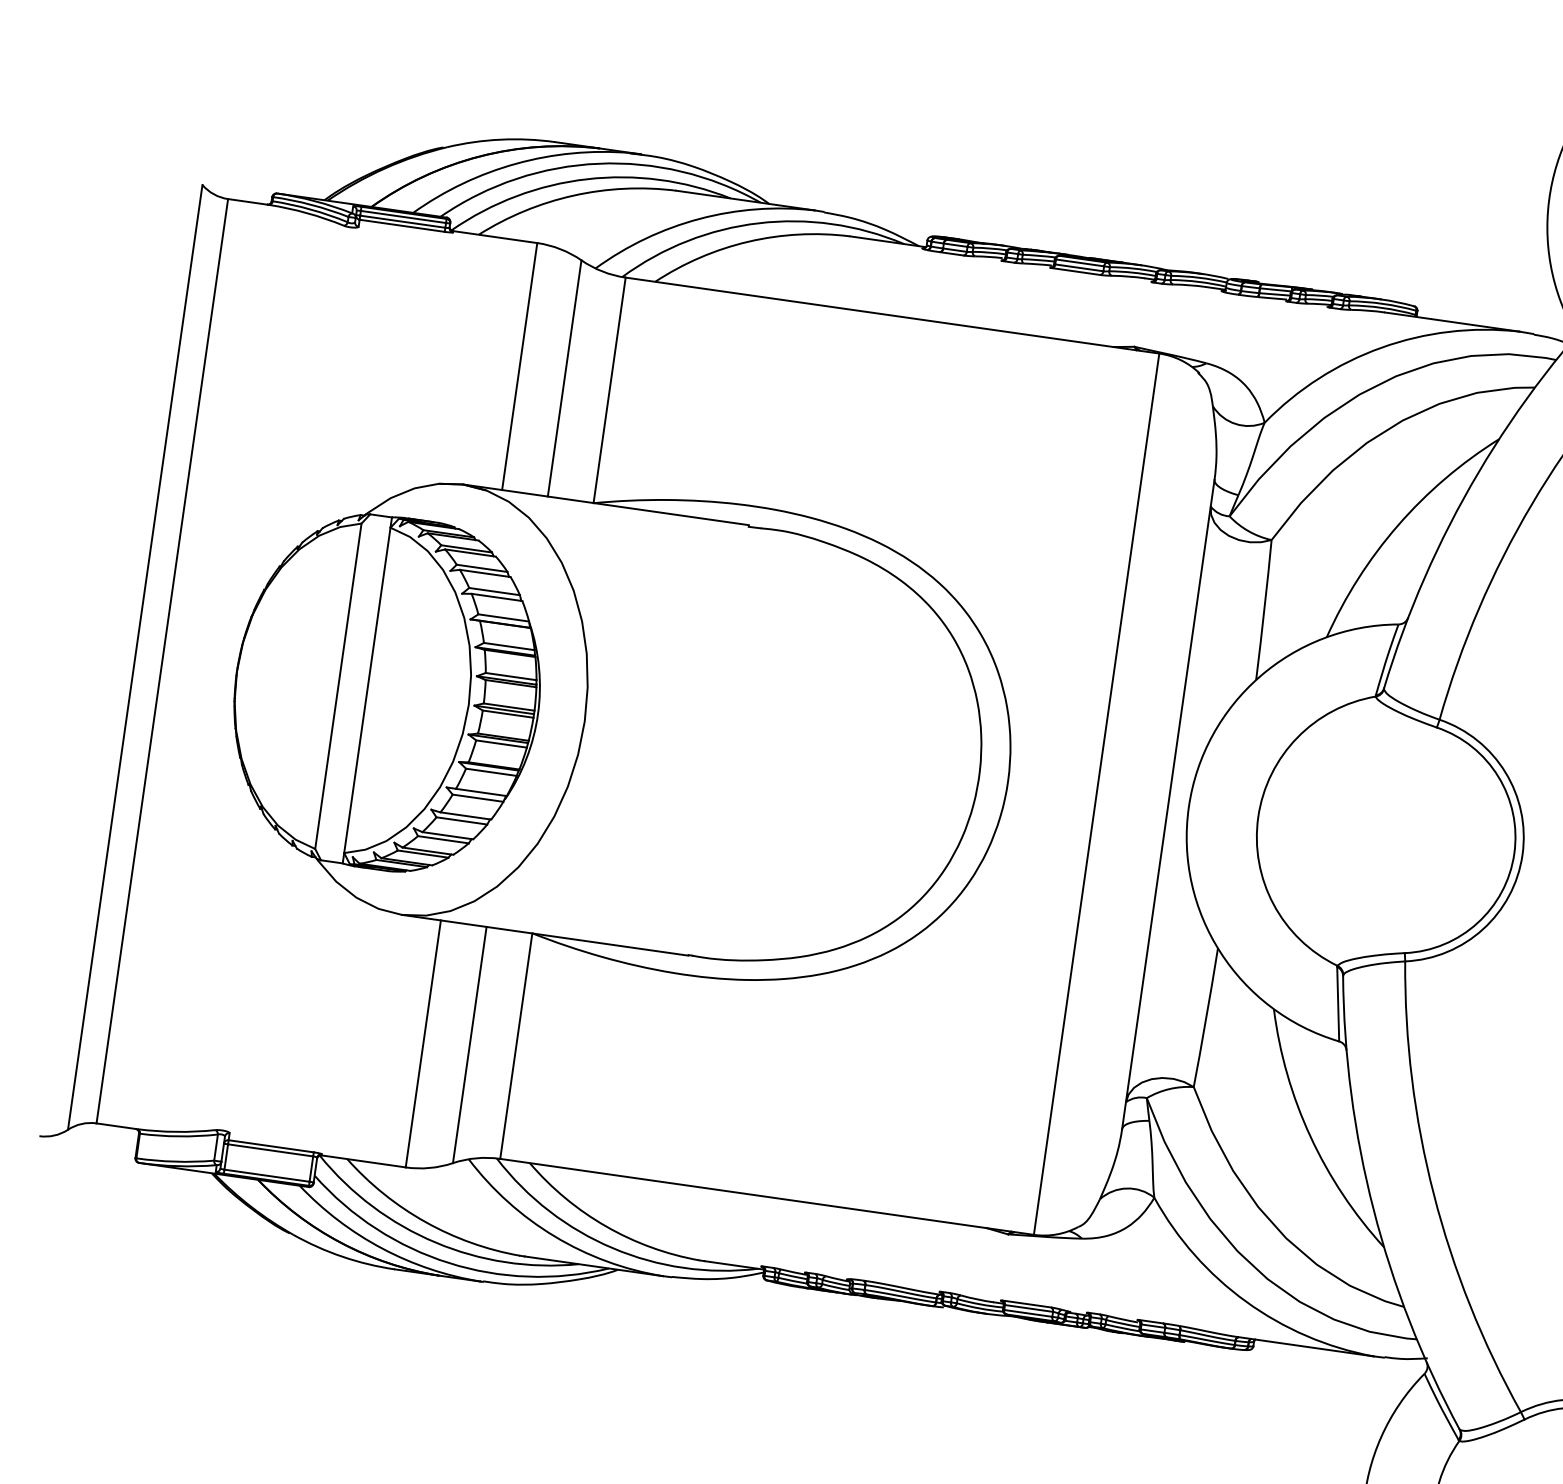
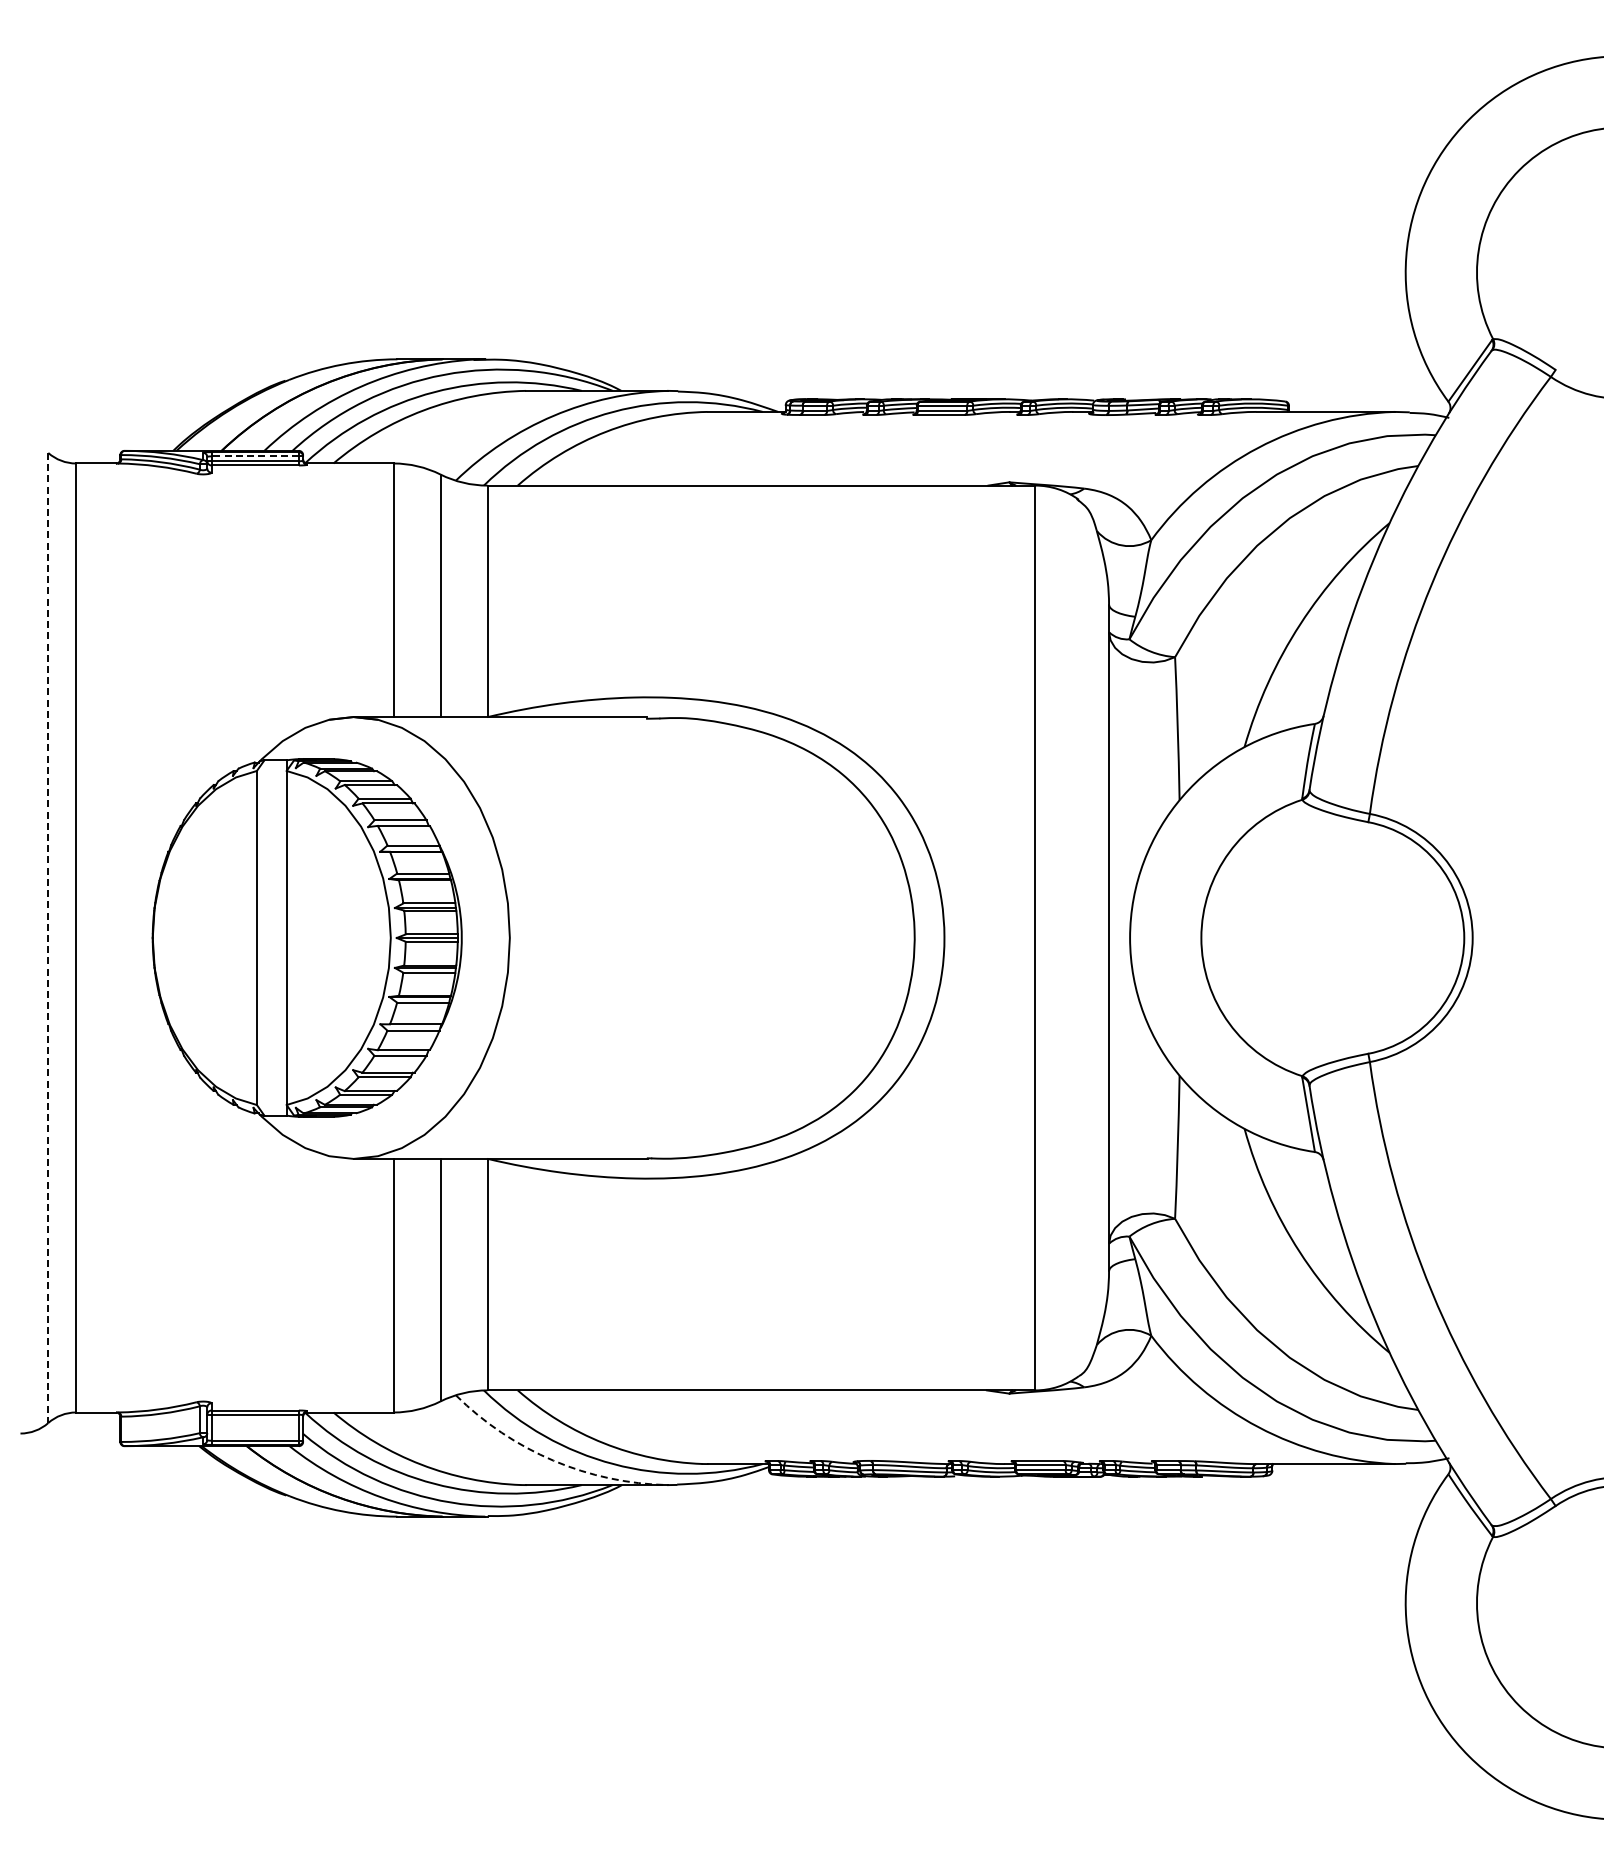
line: (403, 217) -> (255, 456), solid -> dashed
line: (135, 657) -> (48, 938), solid -> dashed
arc: (554, 1236) -> (553, 1460), solid -> dashed

